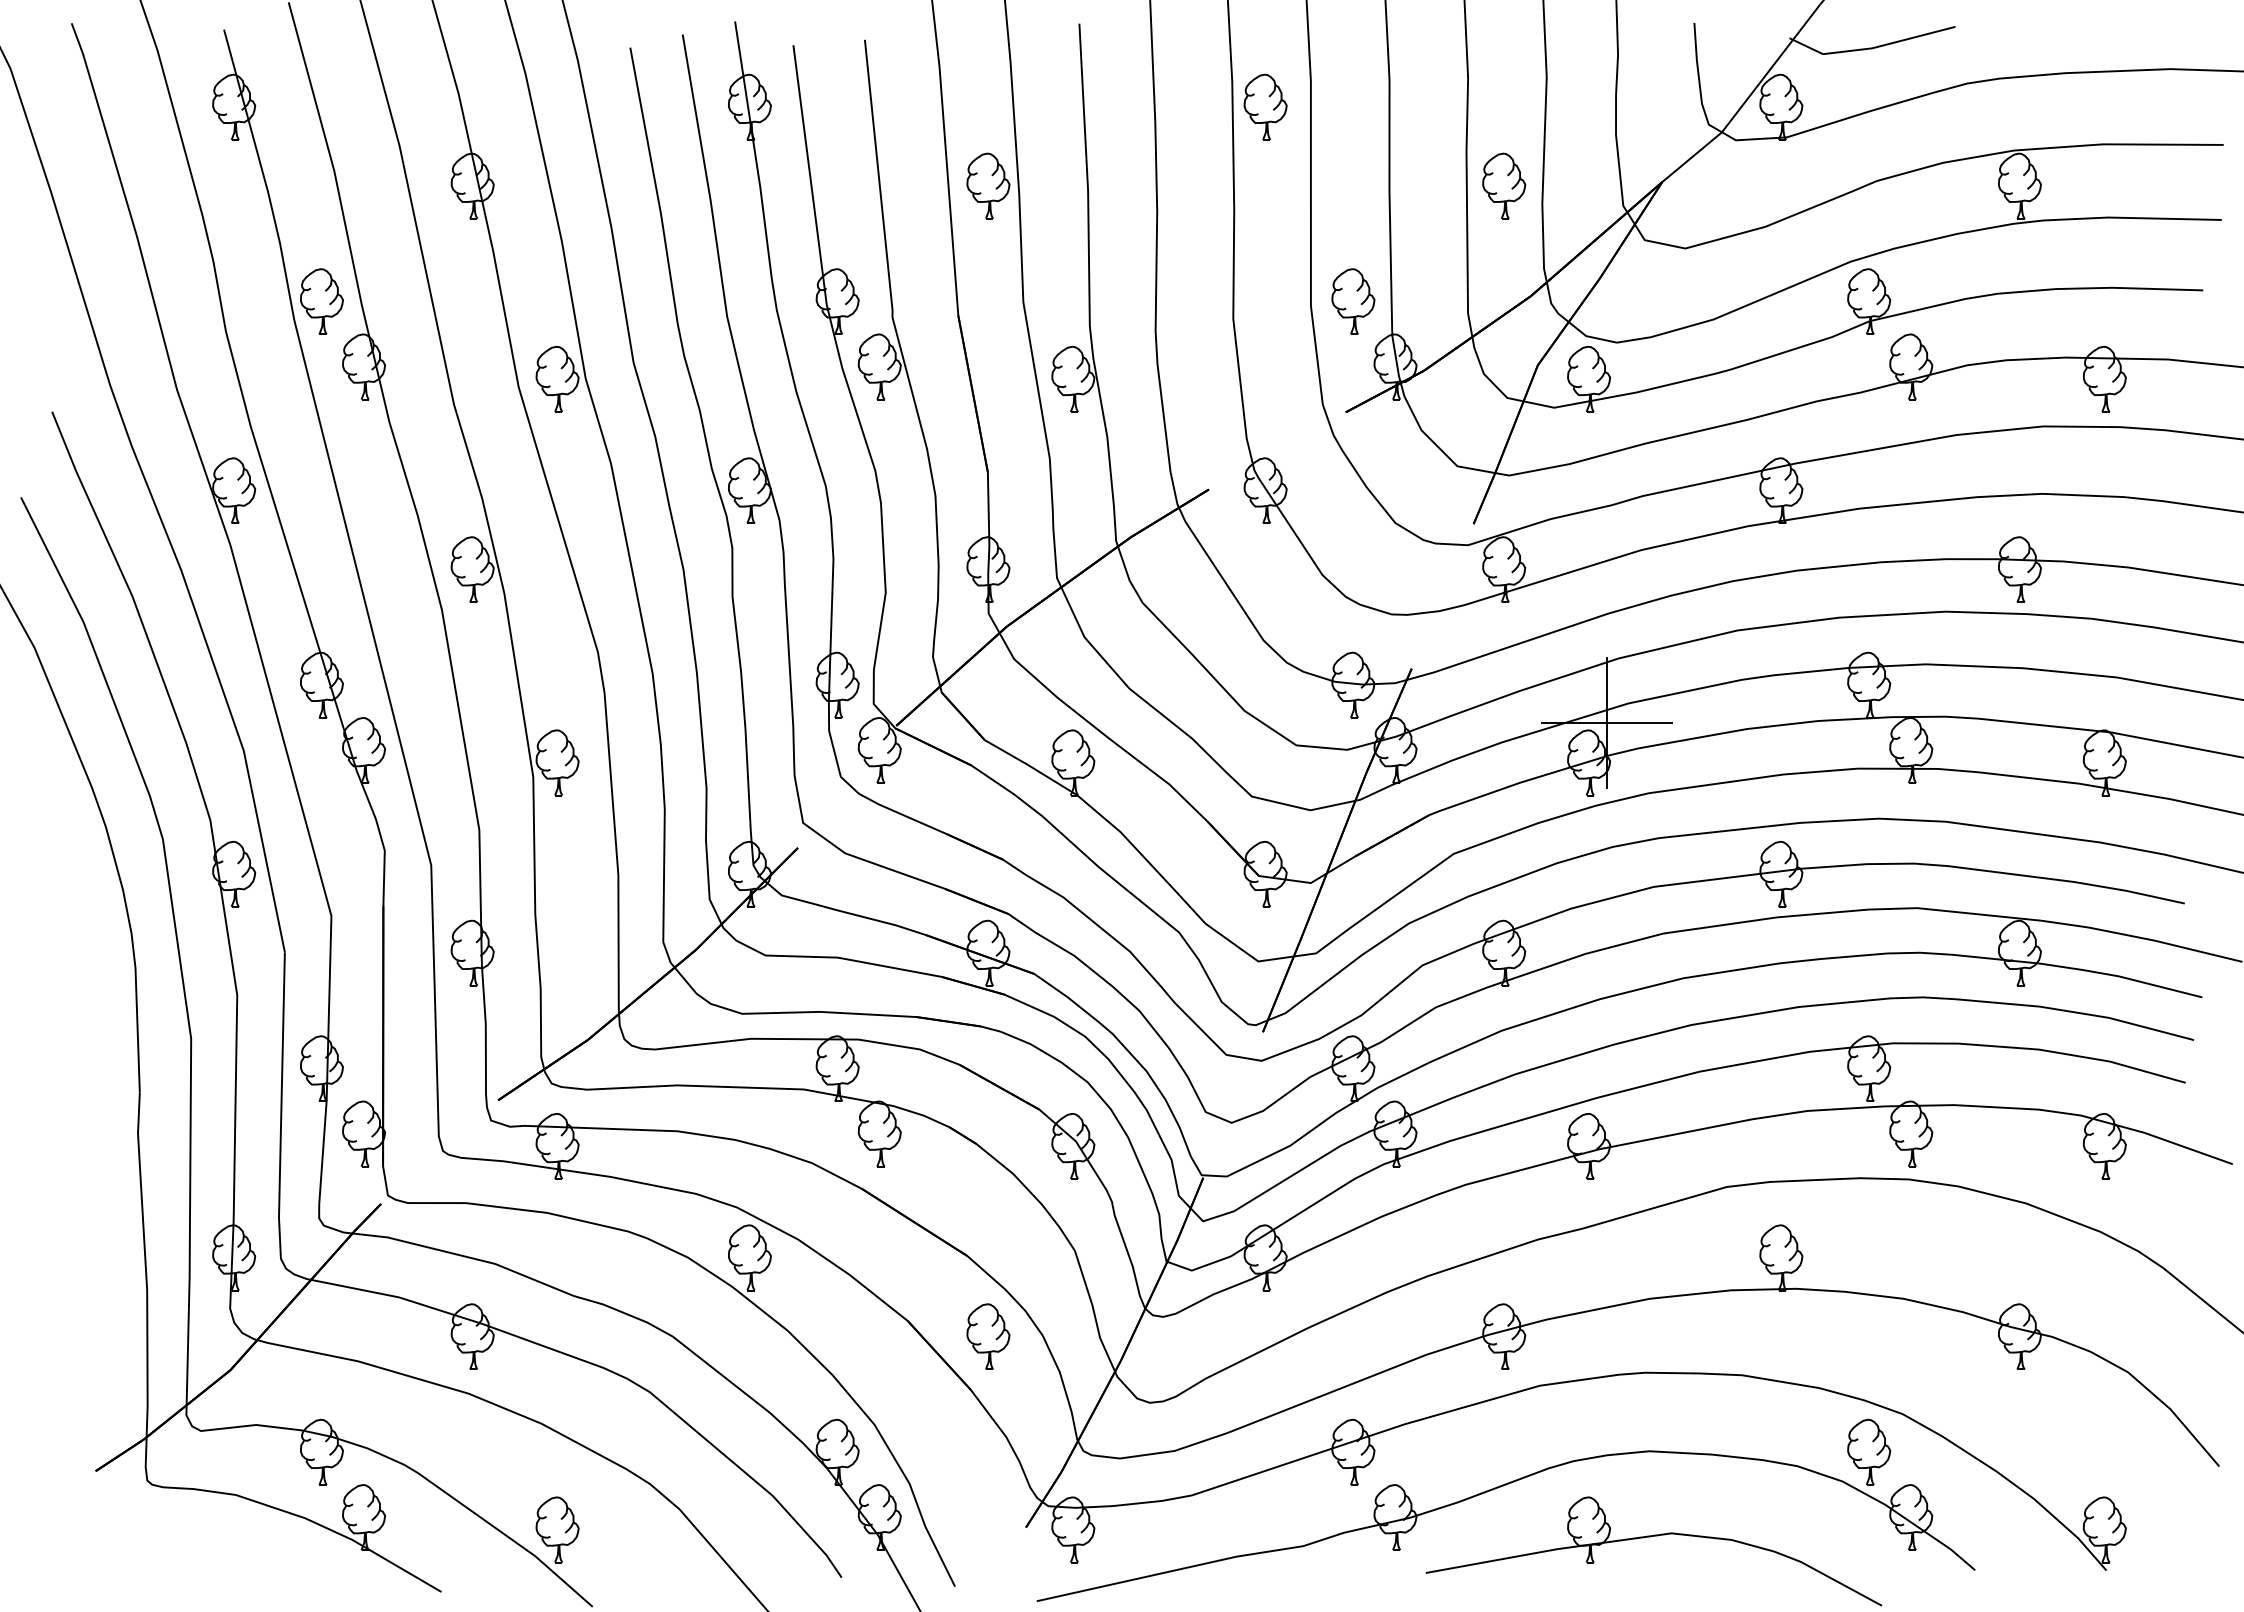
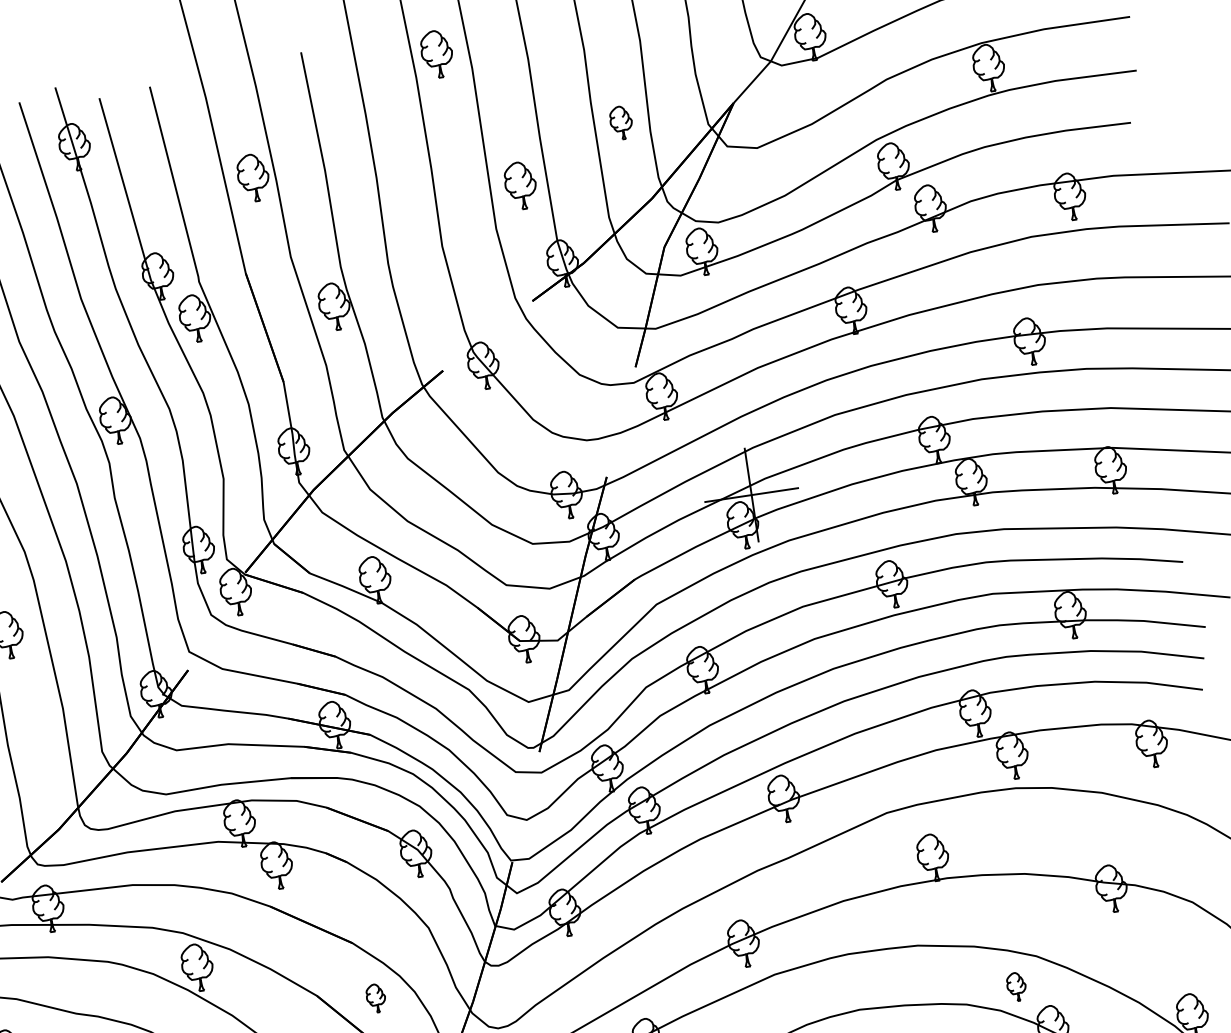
part: (1265, 106) -> (436, 53), moved
part: (1504, 185) -> (621, 122), size x0.7
part: (1353, 301) -> (520, 185), moved
part: (988, 1336) -> (376, 998), size x0.6
part: (1869, 1451) -> (1016, 986), size x0.6

